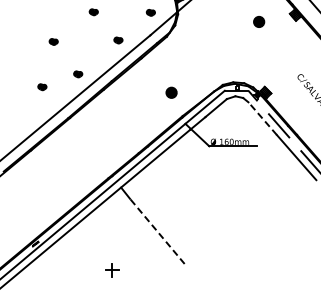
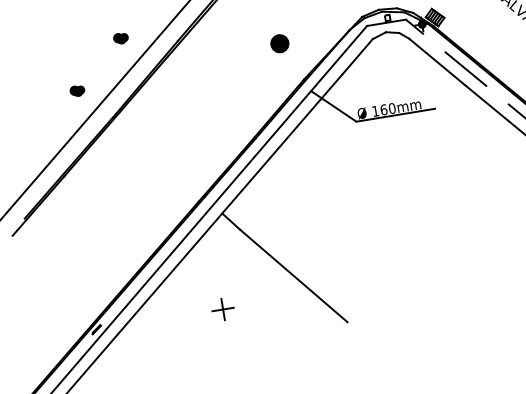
part: (42, 87) -> (77, 91), moved
line: (262, 118) -> (436, 61), dashed -> solid
line: (157, 231) -> (294, 276), dashed -> solid
part: (112, 270) -> (223, 309), moved

